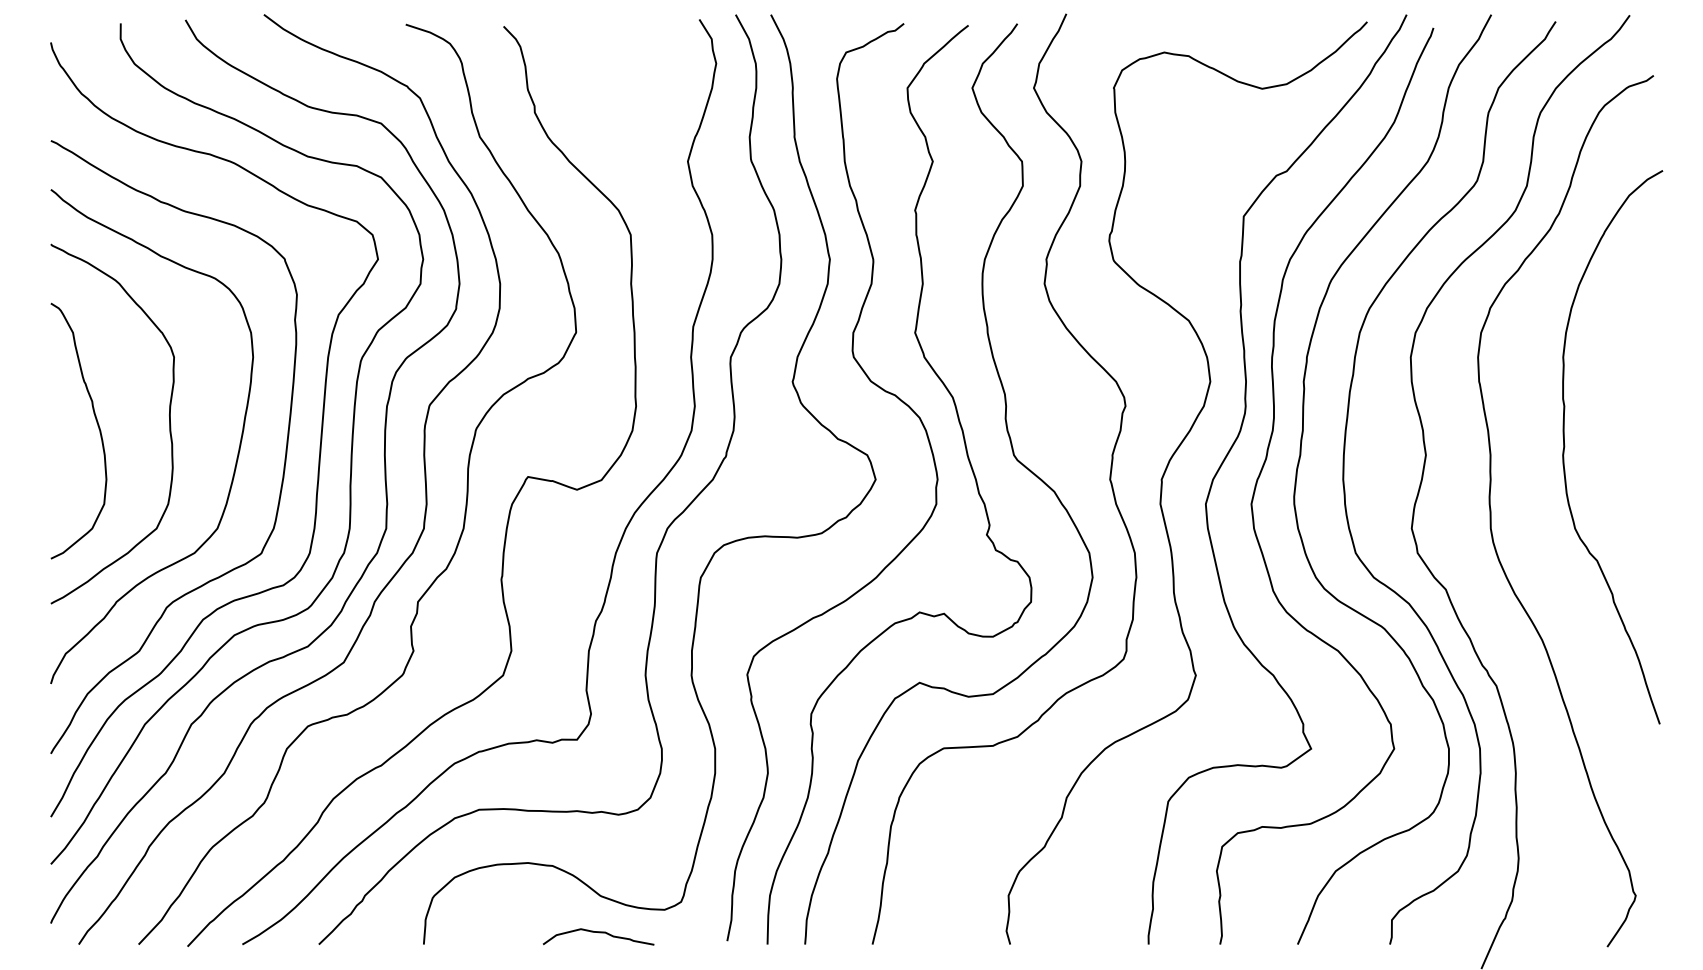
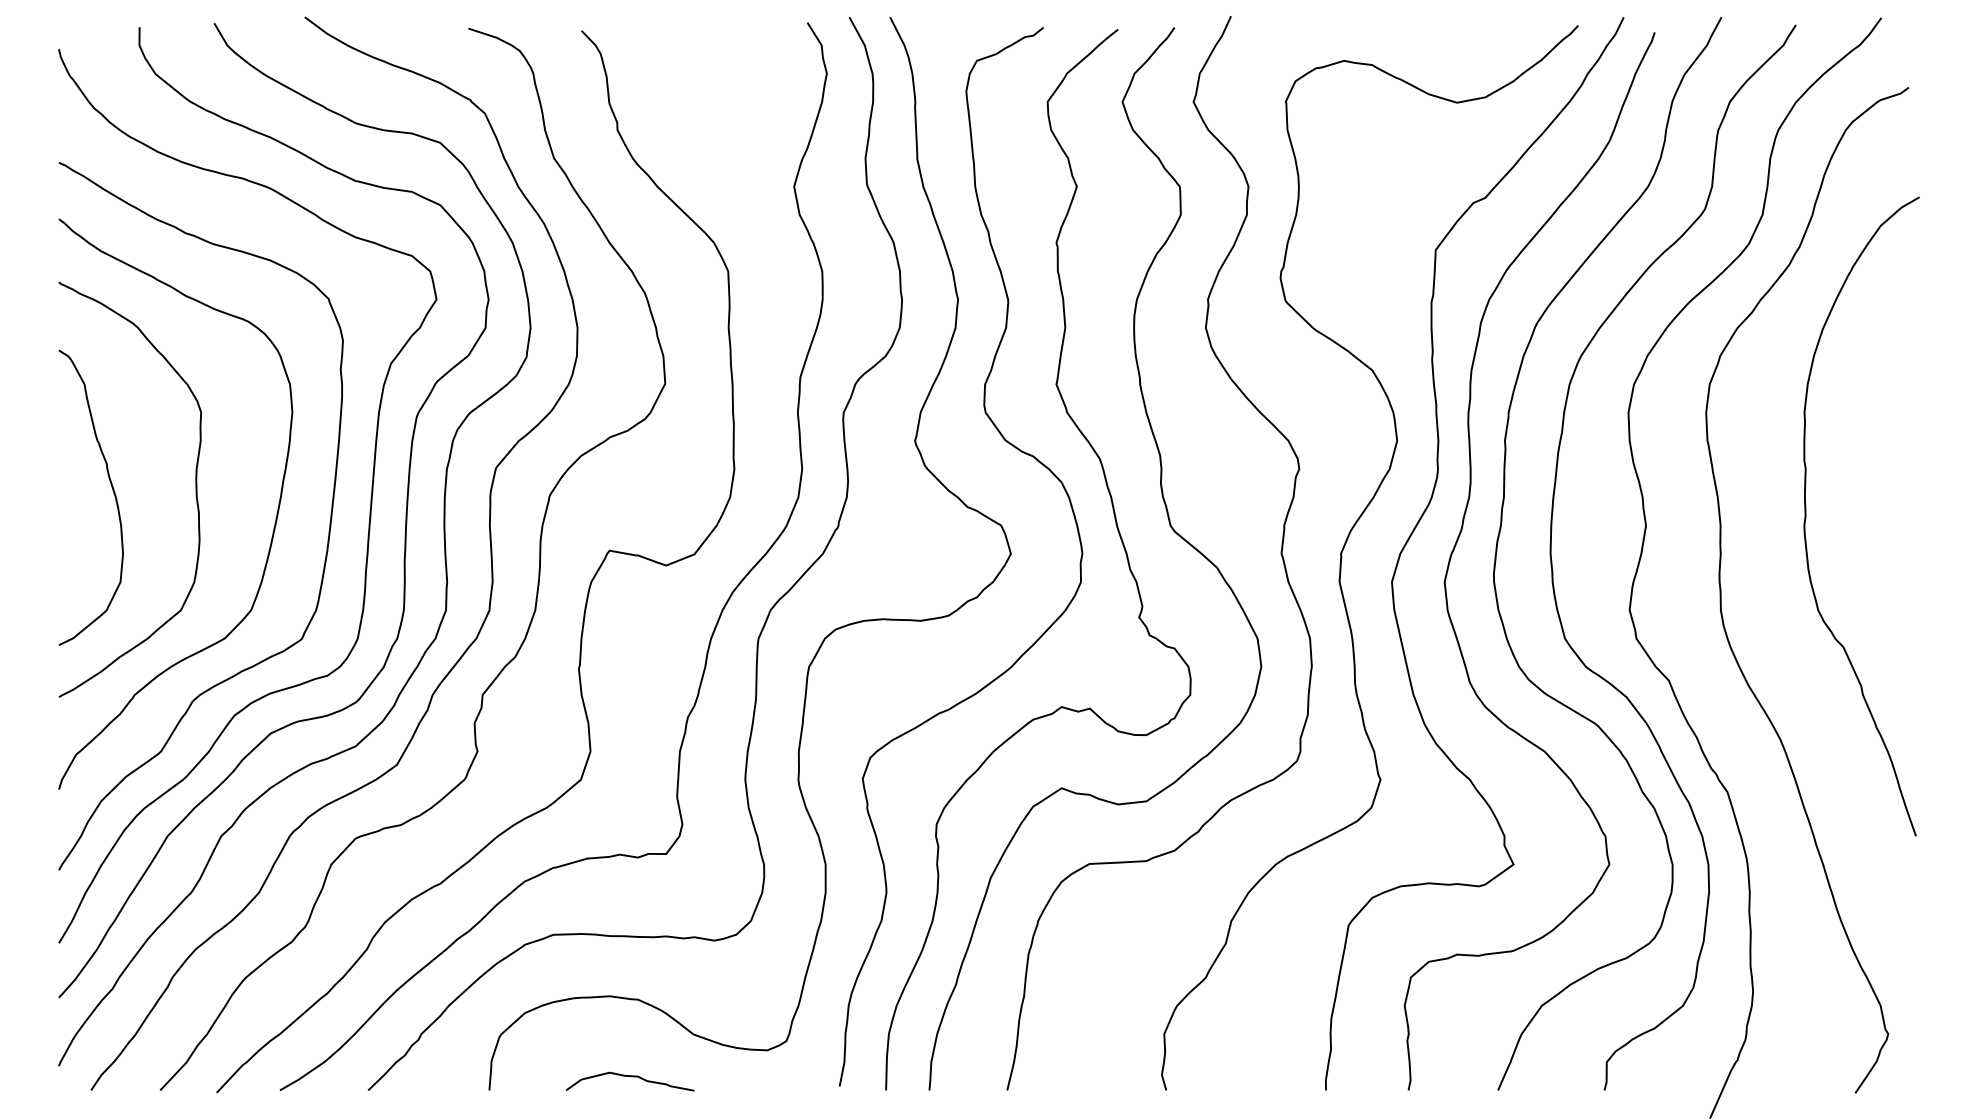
curve: (599, 933) -> (631, 1077), moved

